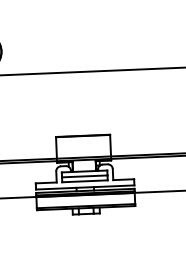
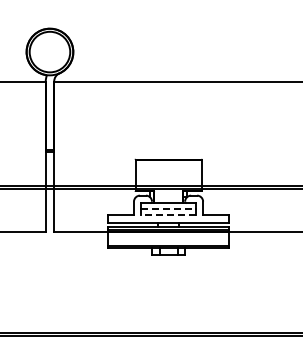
line: (84, 176) -> (168, 209), solid -> dashed
line: (84, 181) -> (168, 215), solid -> dashed

